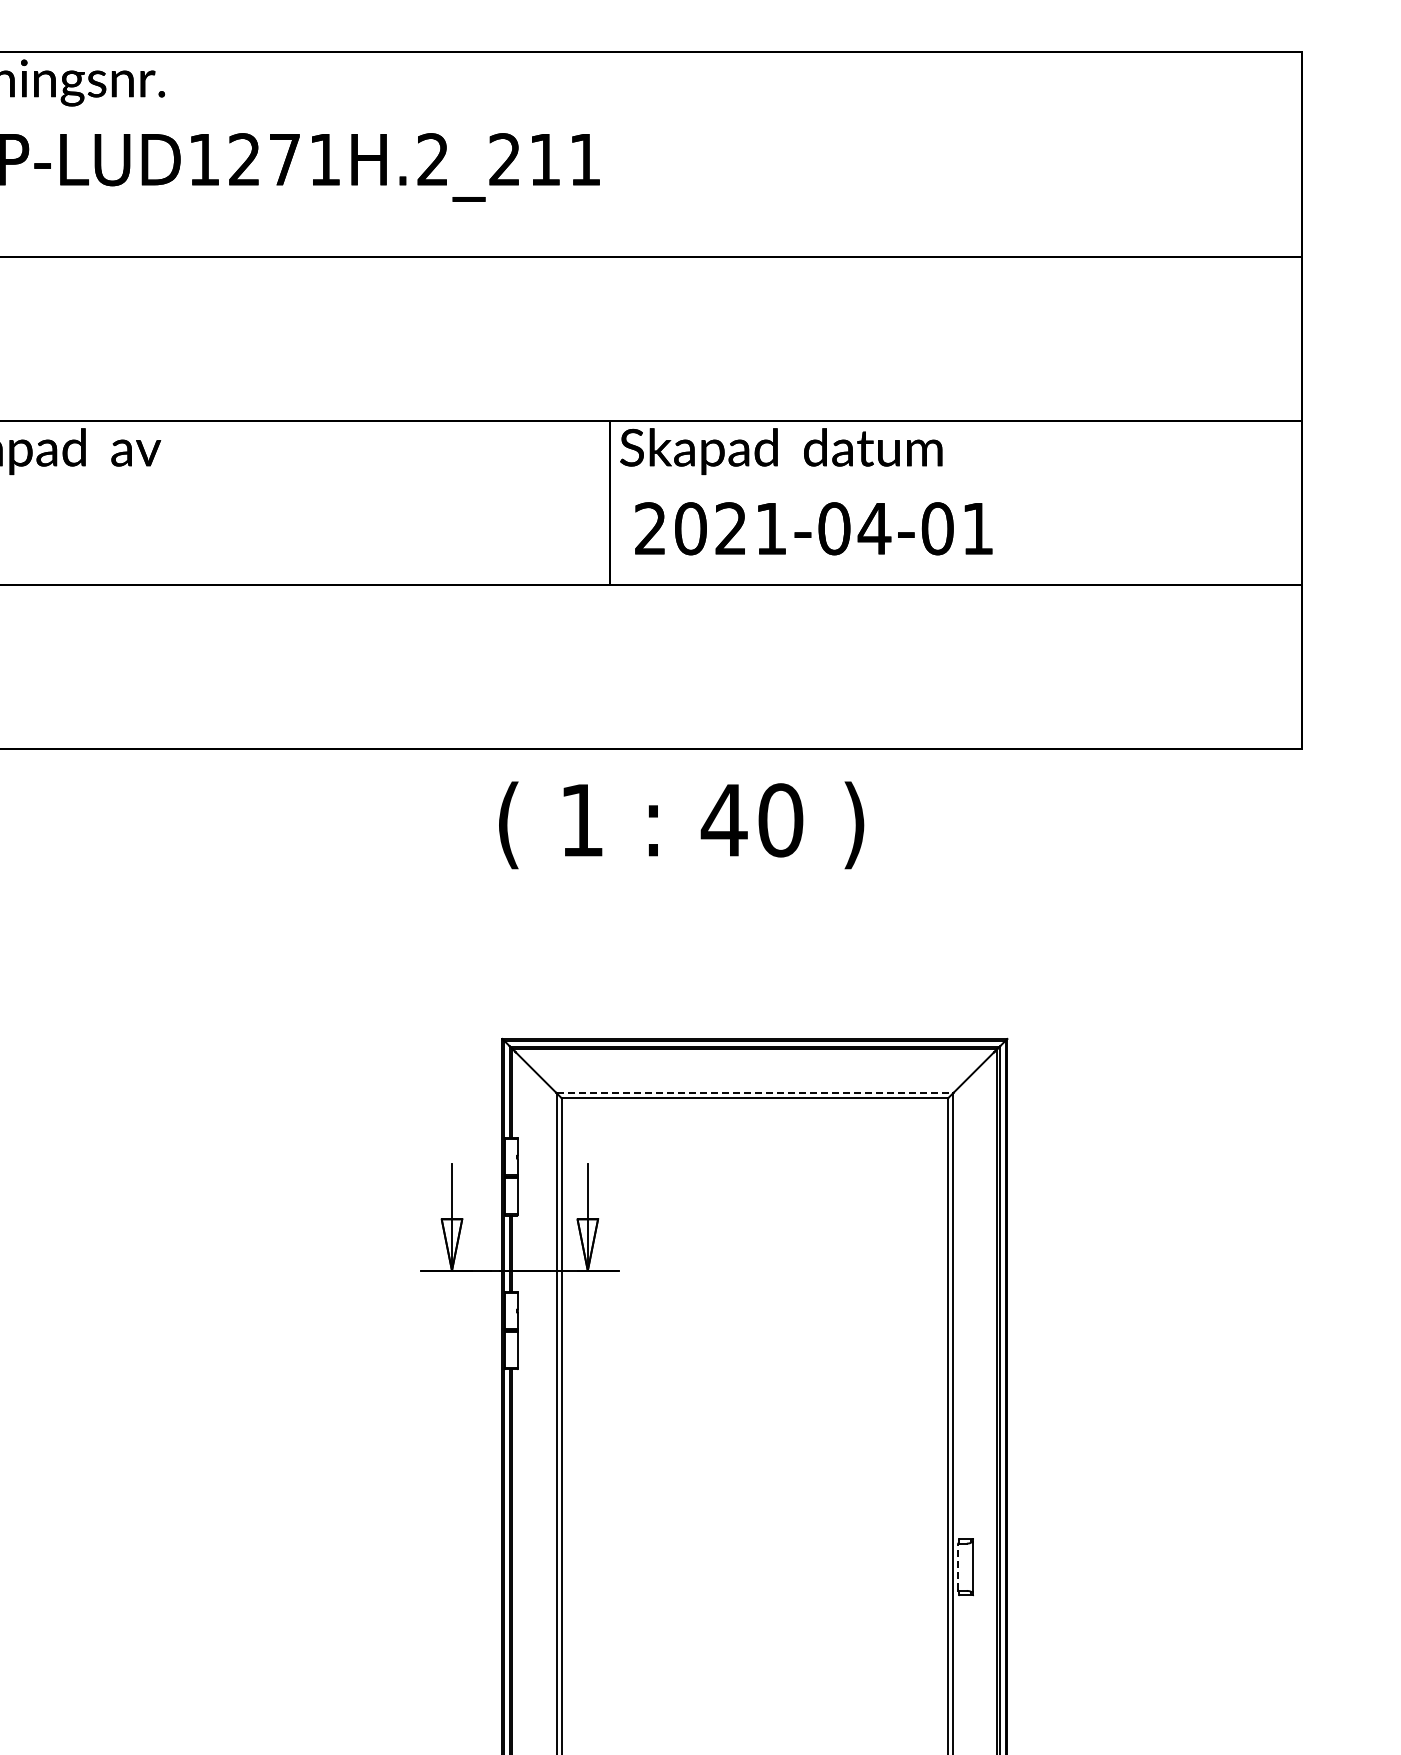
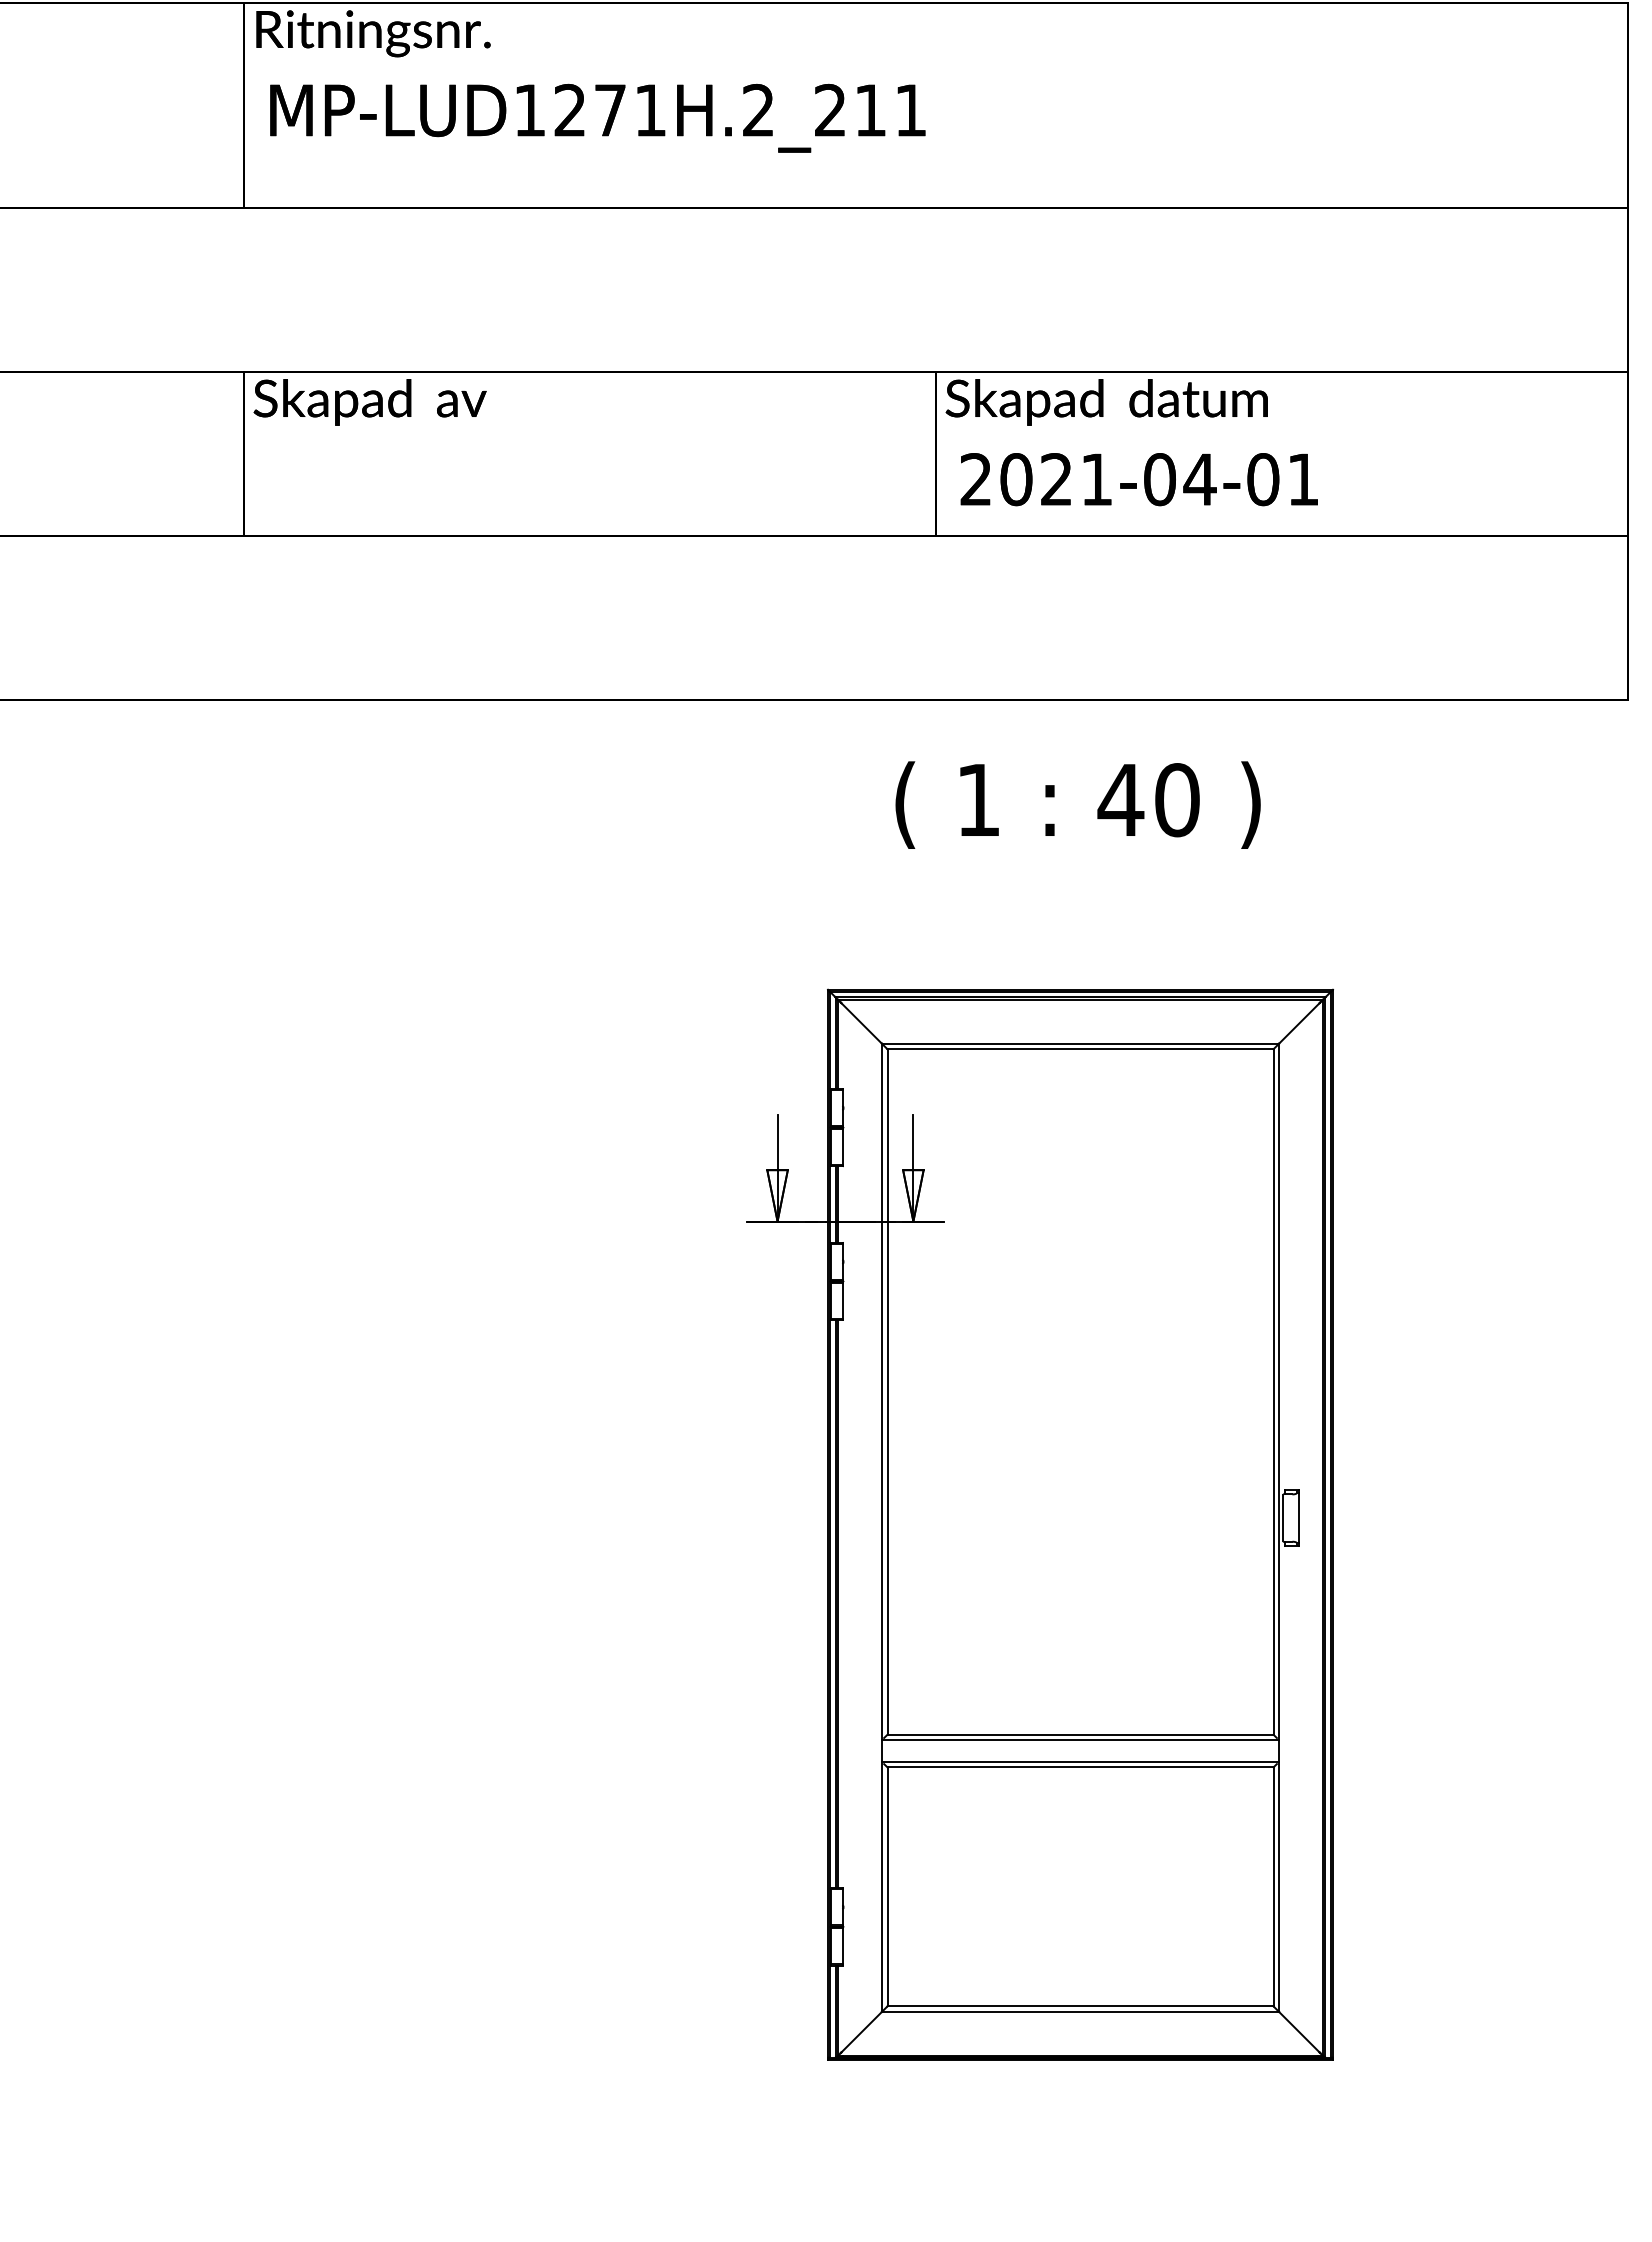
text: (680, 824) -> (1077, 804), moved
line: (755, 1092) -> (1081, 1043), dashed -> solid
line: (957, 1566) -> (1283, 1517), dashed -> solid

